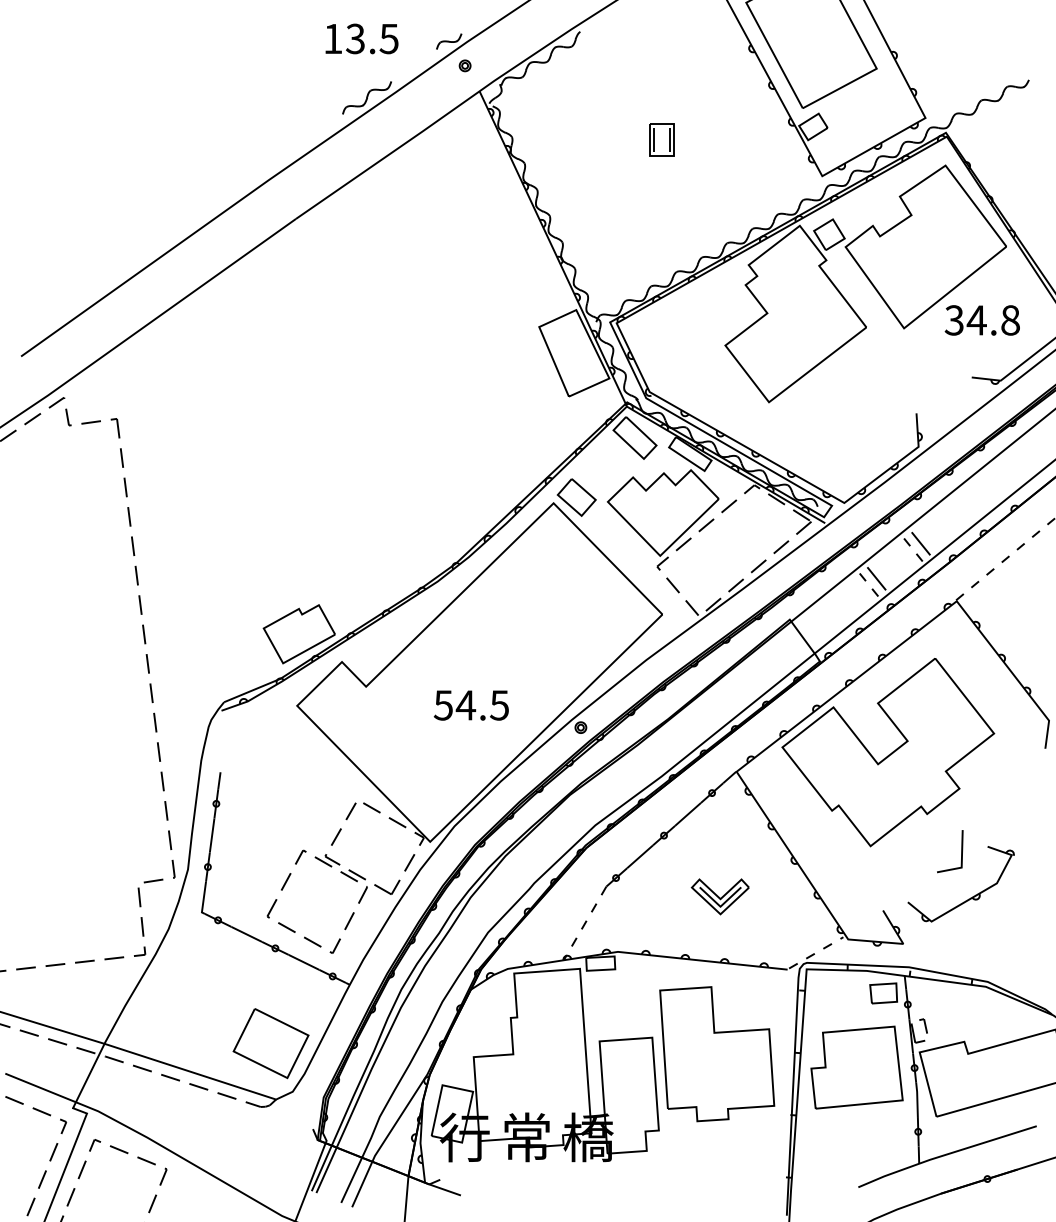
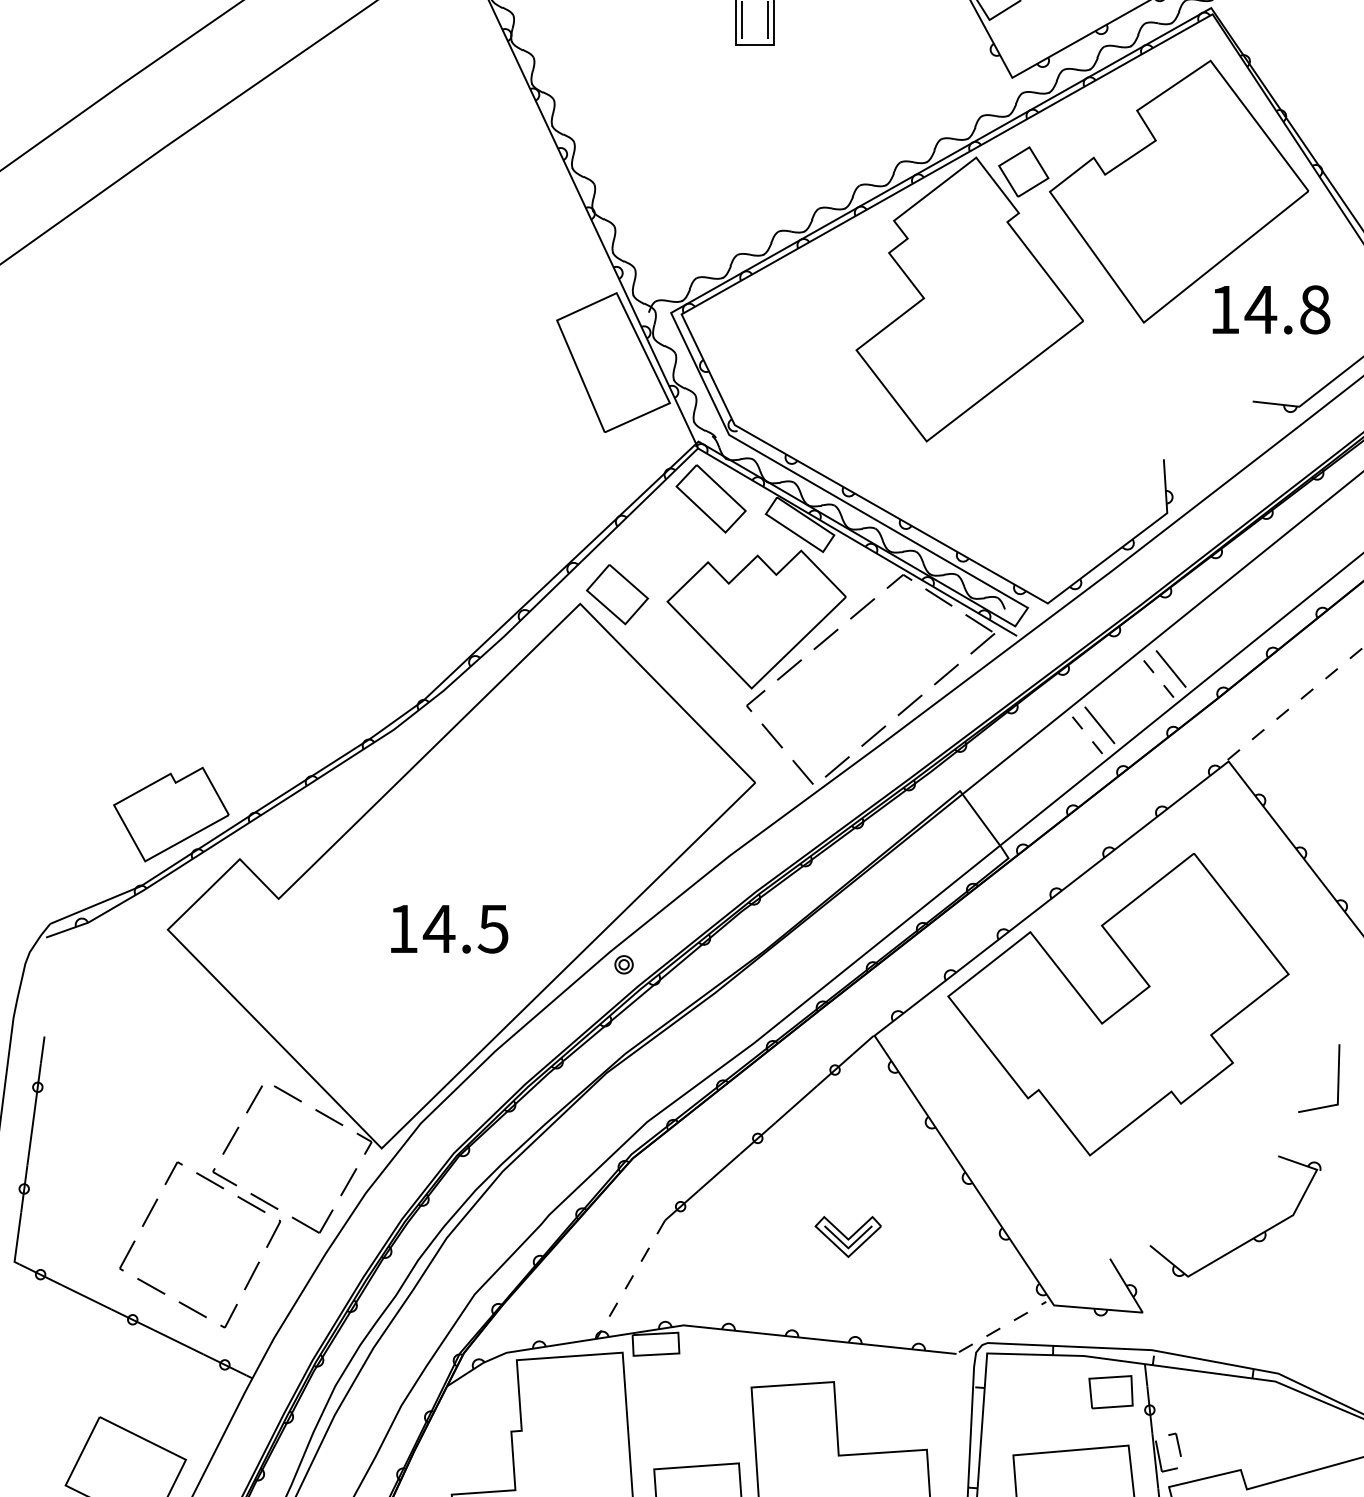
text: (953, 320) -> (1223, 309), 34.8 -> 14.8
text: (442, 705) -> (401, 929), 54.5 -> 14.5
line: (961, 851) -> (1337, 1078), moved
part: (719, 896) -> (846, 1236), size x0.71

